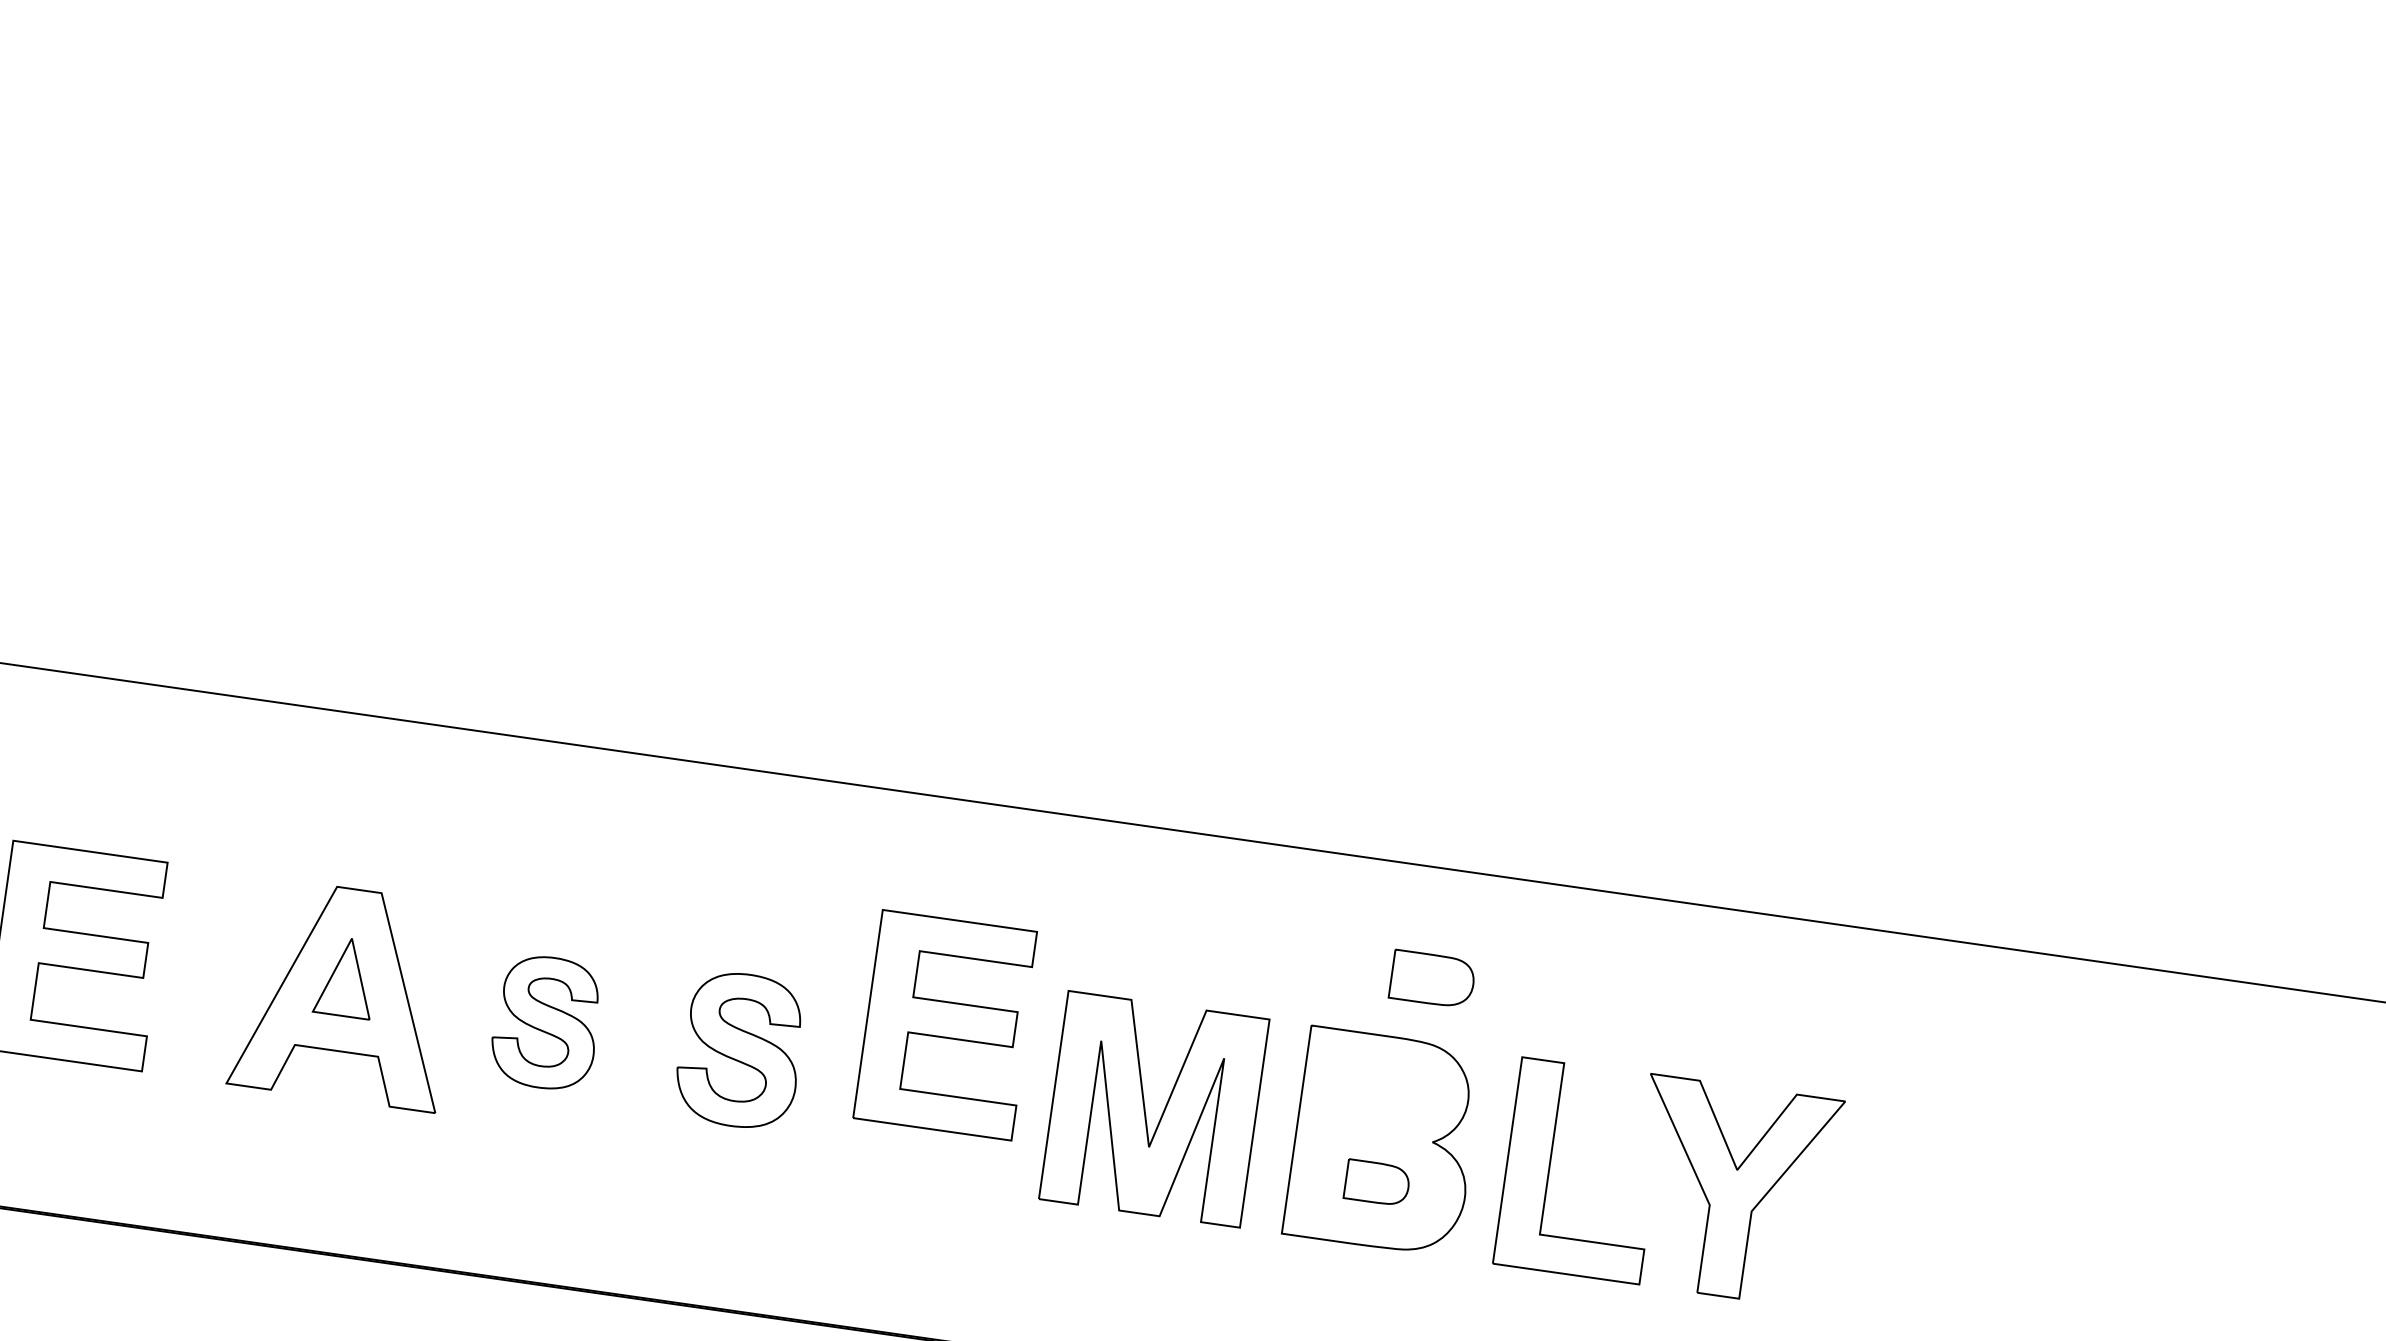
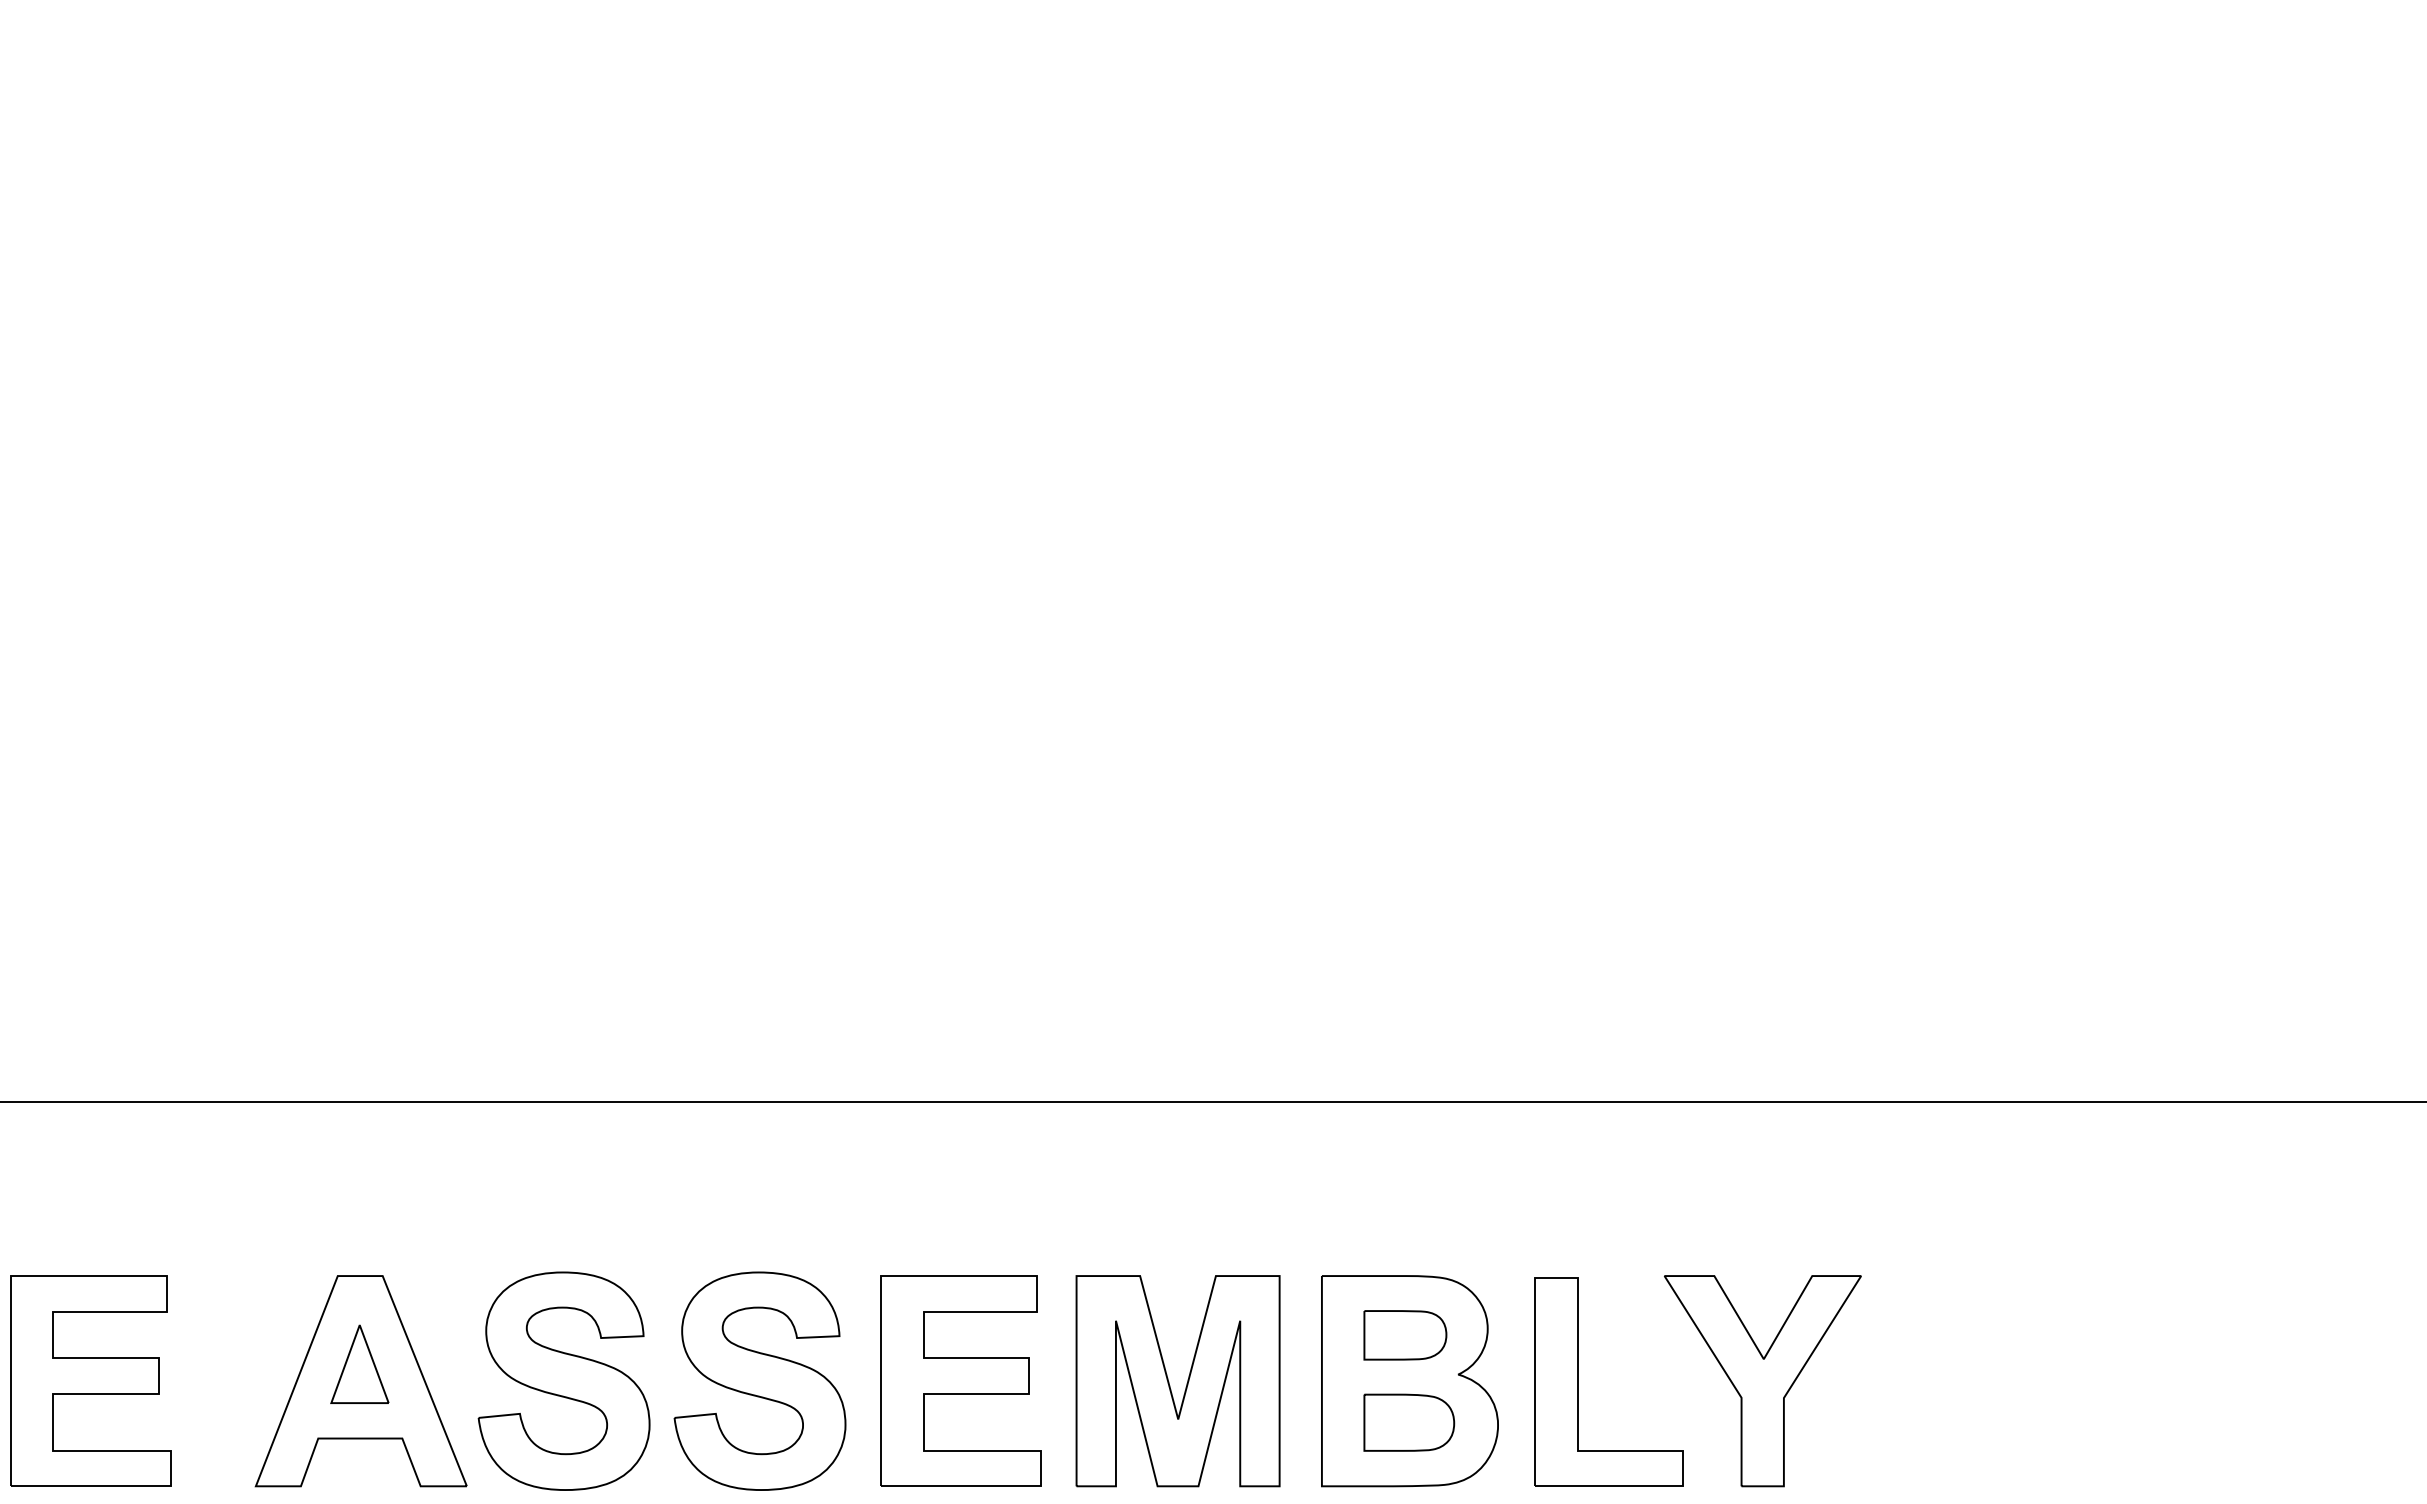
part: (1432, 979) -> (1405, 1335), moved
part: (545, 1022) -> (563, 1380), size x1.67
part: (946, 1024) -> (960, 1380), moved
part: (739, 1049) -> (759, 1380), size x1.43
part: (1377, 1182) -> (1409, 1422), size x1.43

